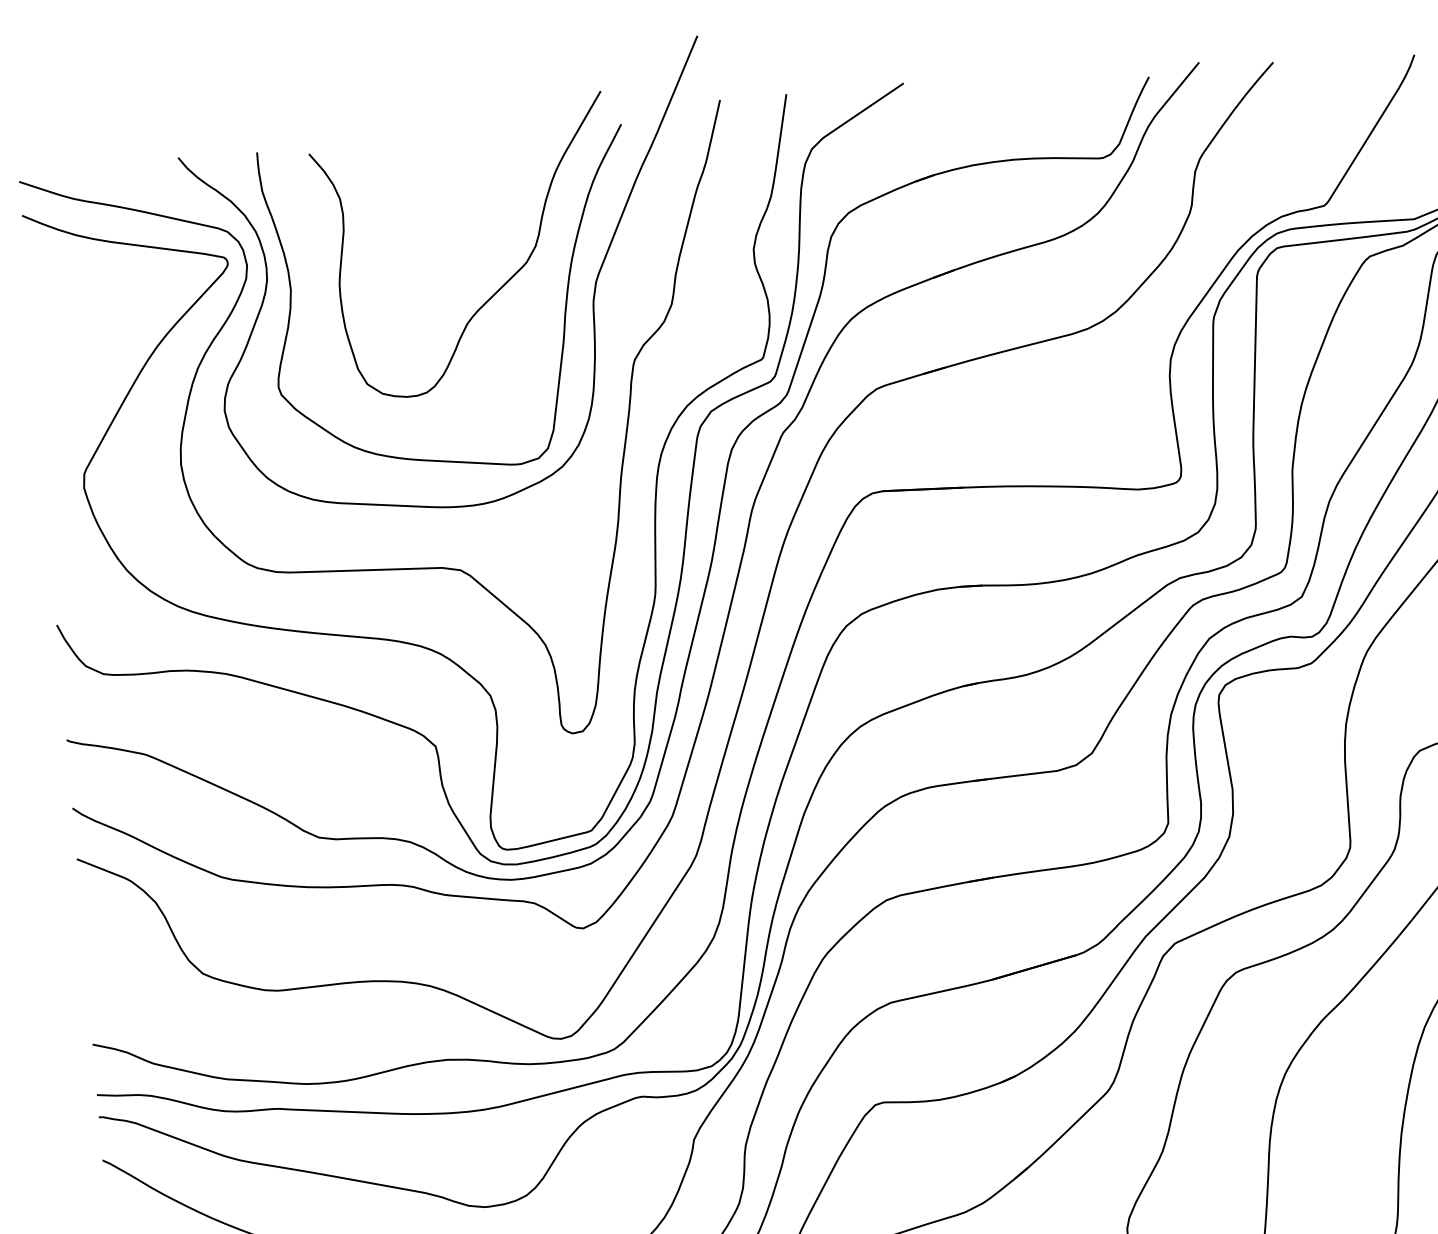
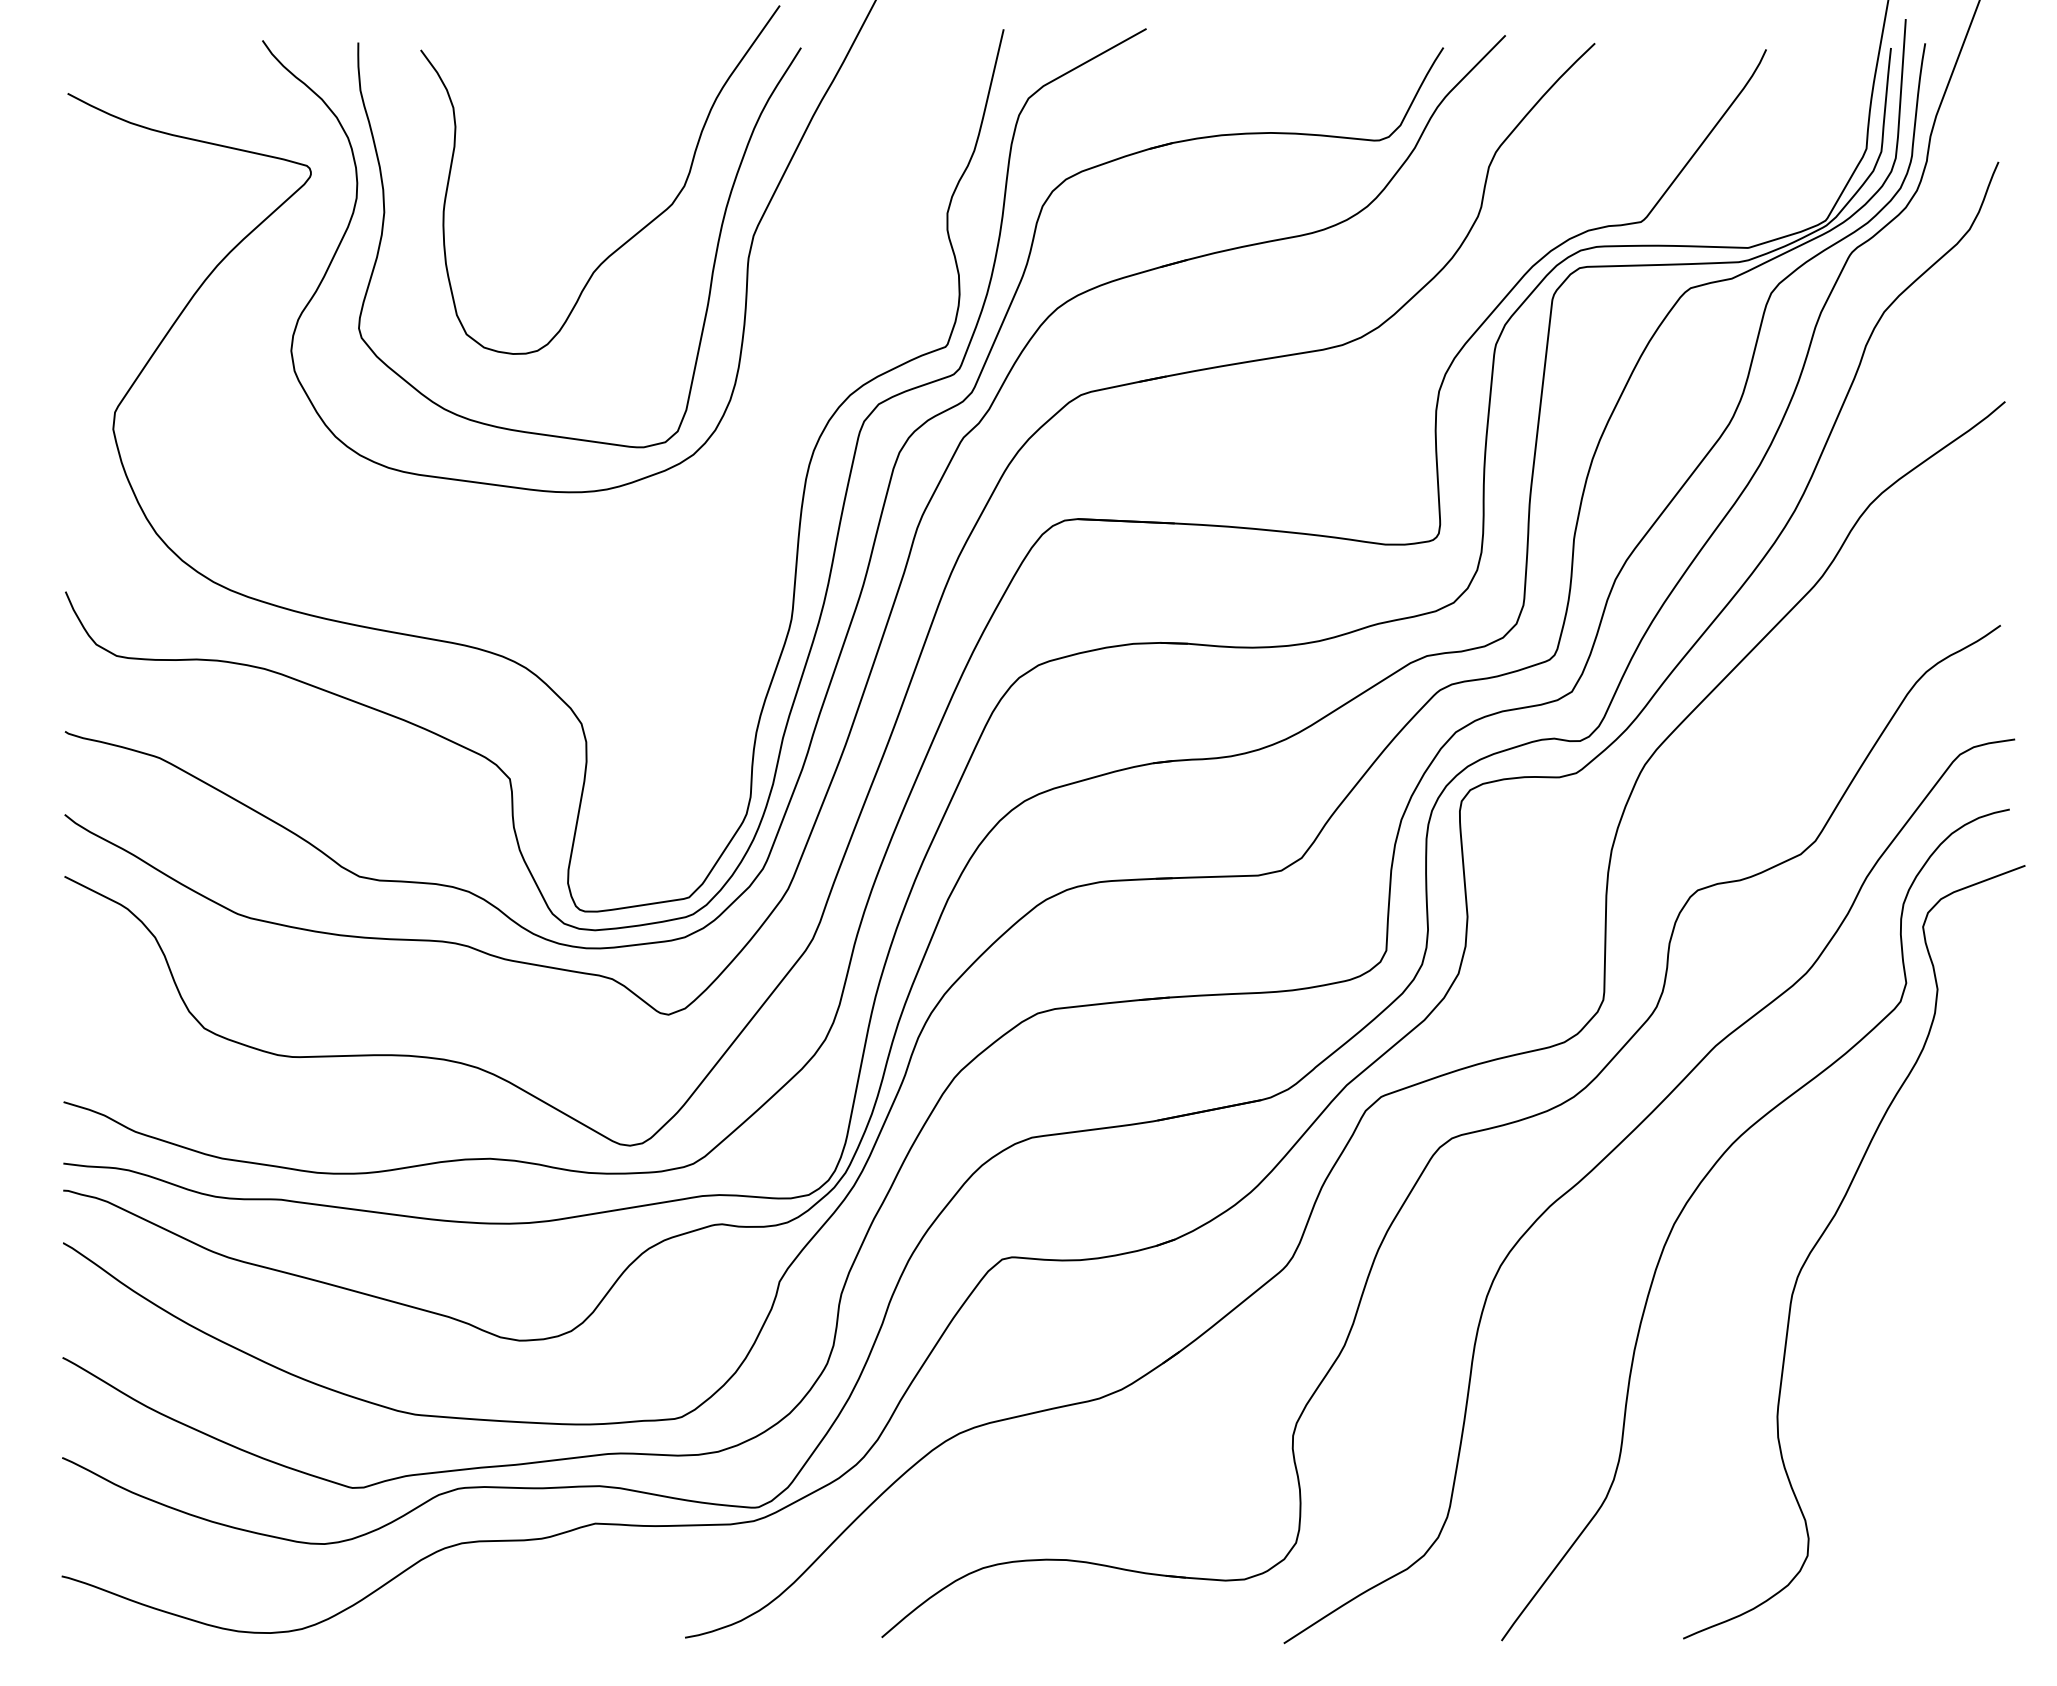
curve: (393, 568) -> (478, 559), removed

